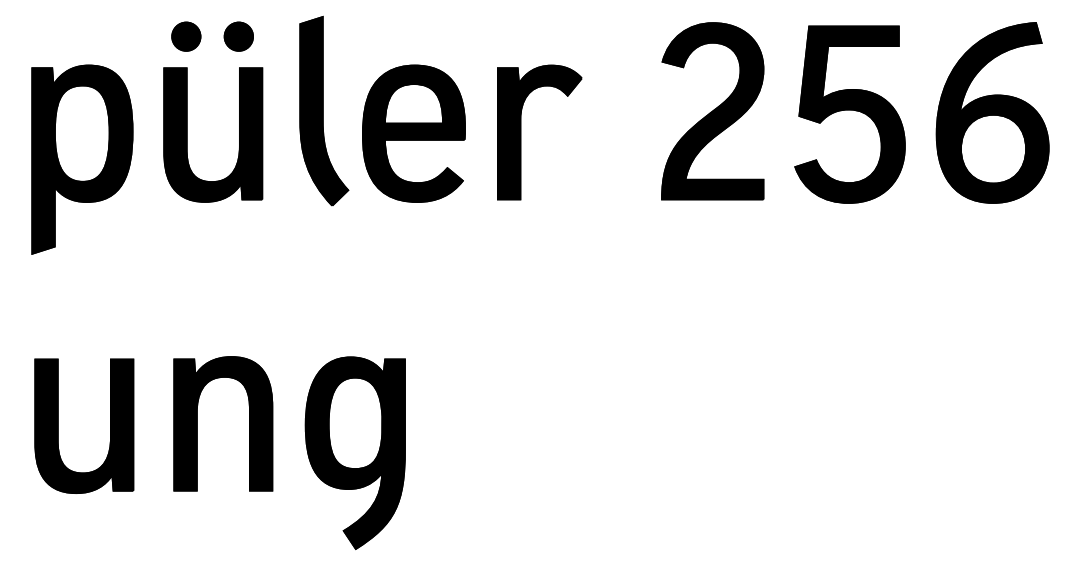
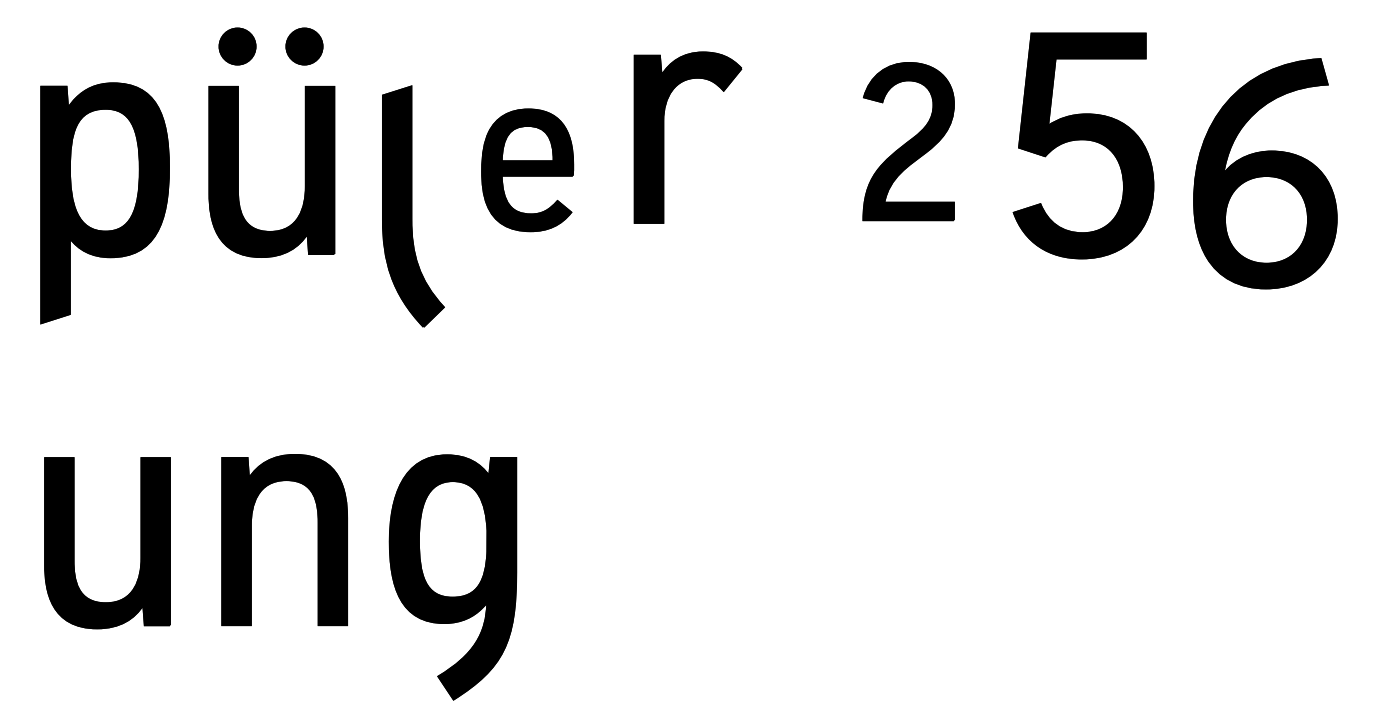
part: (324, 111) -> (413, 206), moved
part: (712, 111) -> (908, 141), size x0.7
part: (992, 112) -> (1265, 173), moved
part: (521, 132) -> (664, 137), moved
part: (413, 133) -> (527, 170), size x0.7

